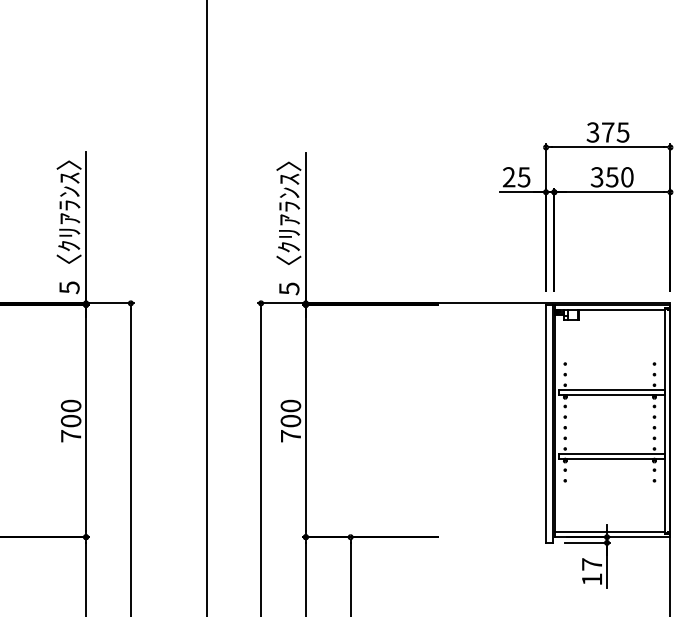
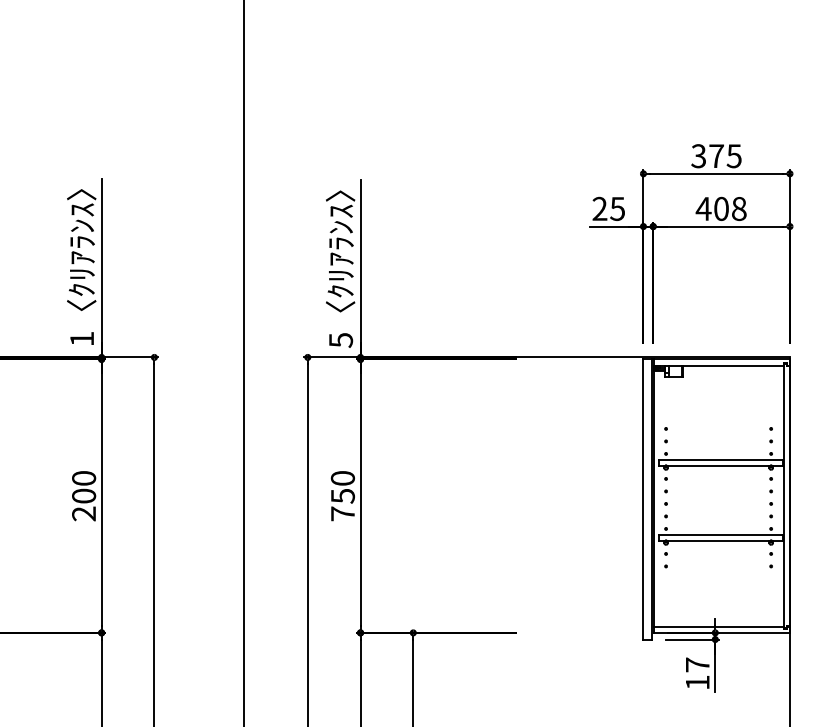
text: (611, 176) -> (720, 208), 350 -> 408
text: (69, 287) -> (82, 338), 5 -> 1
text: (290, 420) -> (342, 495), 700 -> 750
text: (70, 435) -> (83, 513), 700 -> 200

